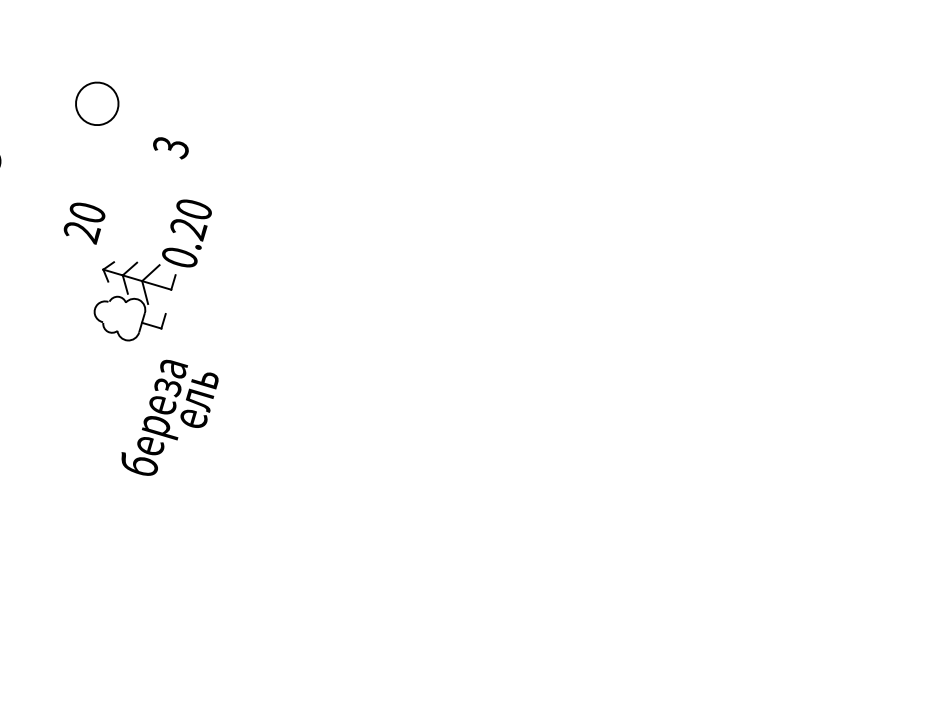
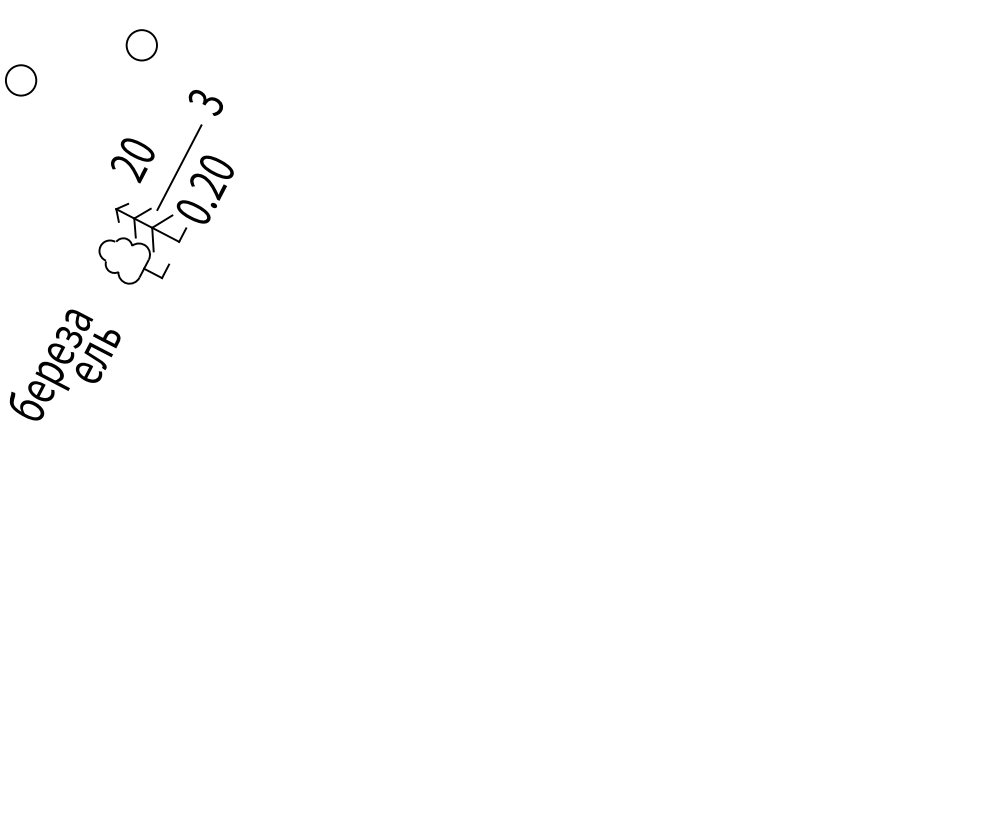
part: (96, 104) -> (141, 45), size x0.71
line: (157, 216) -> (179, 167), added
text: (84, 223) -> (132, 160), moved
text: (168, 415) -> (64, 364), moved

